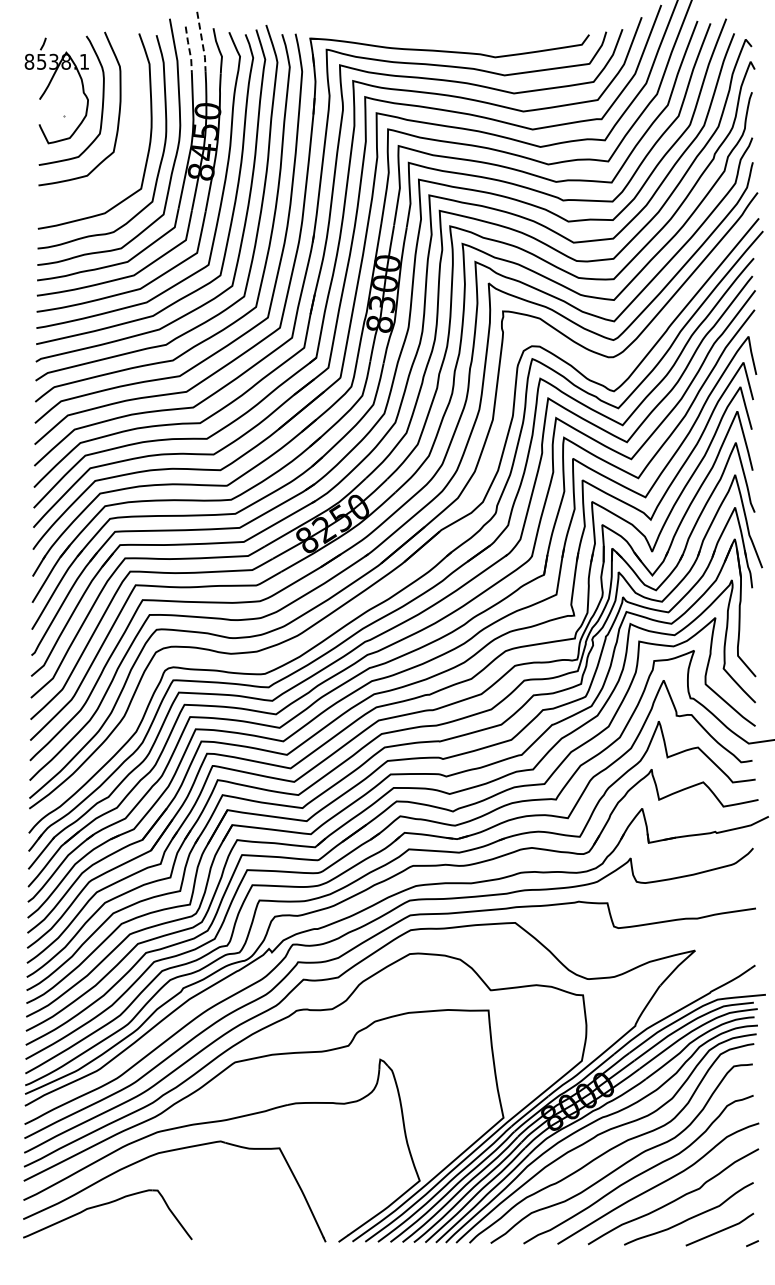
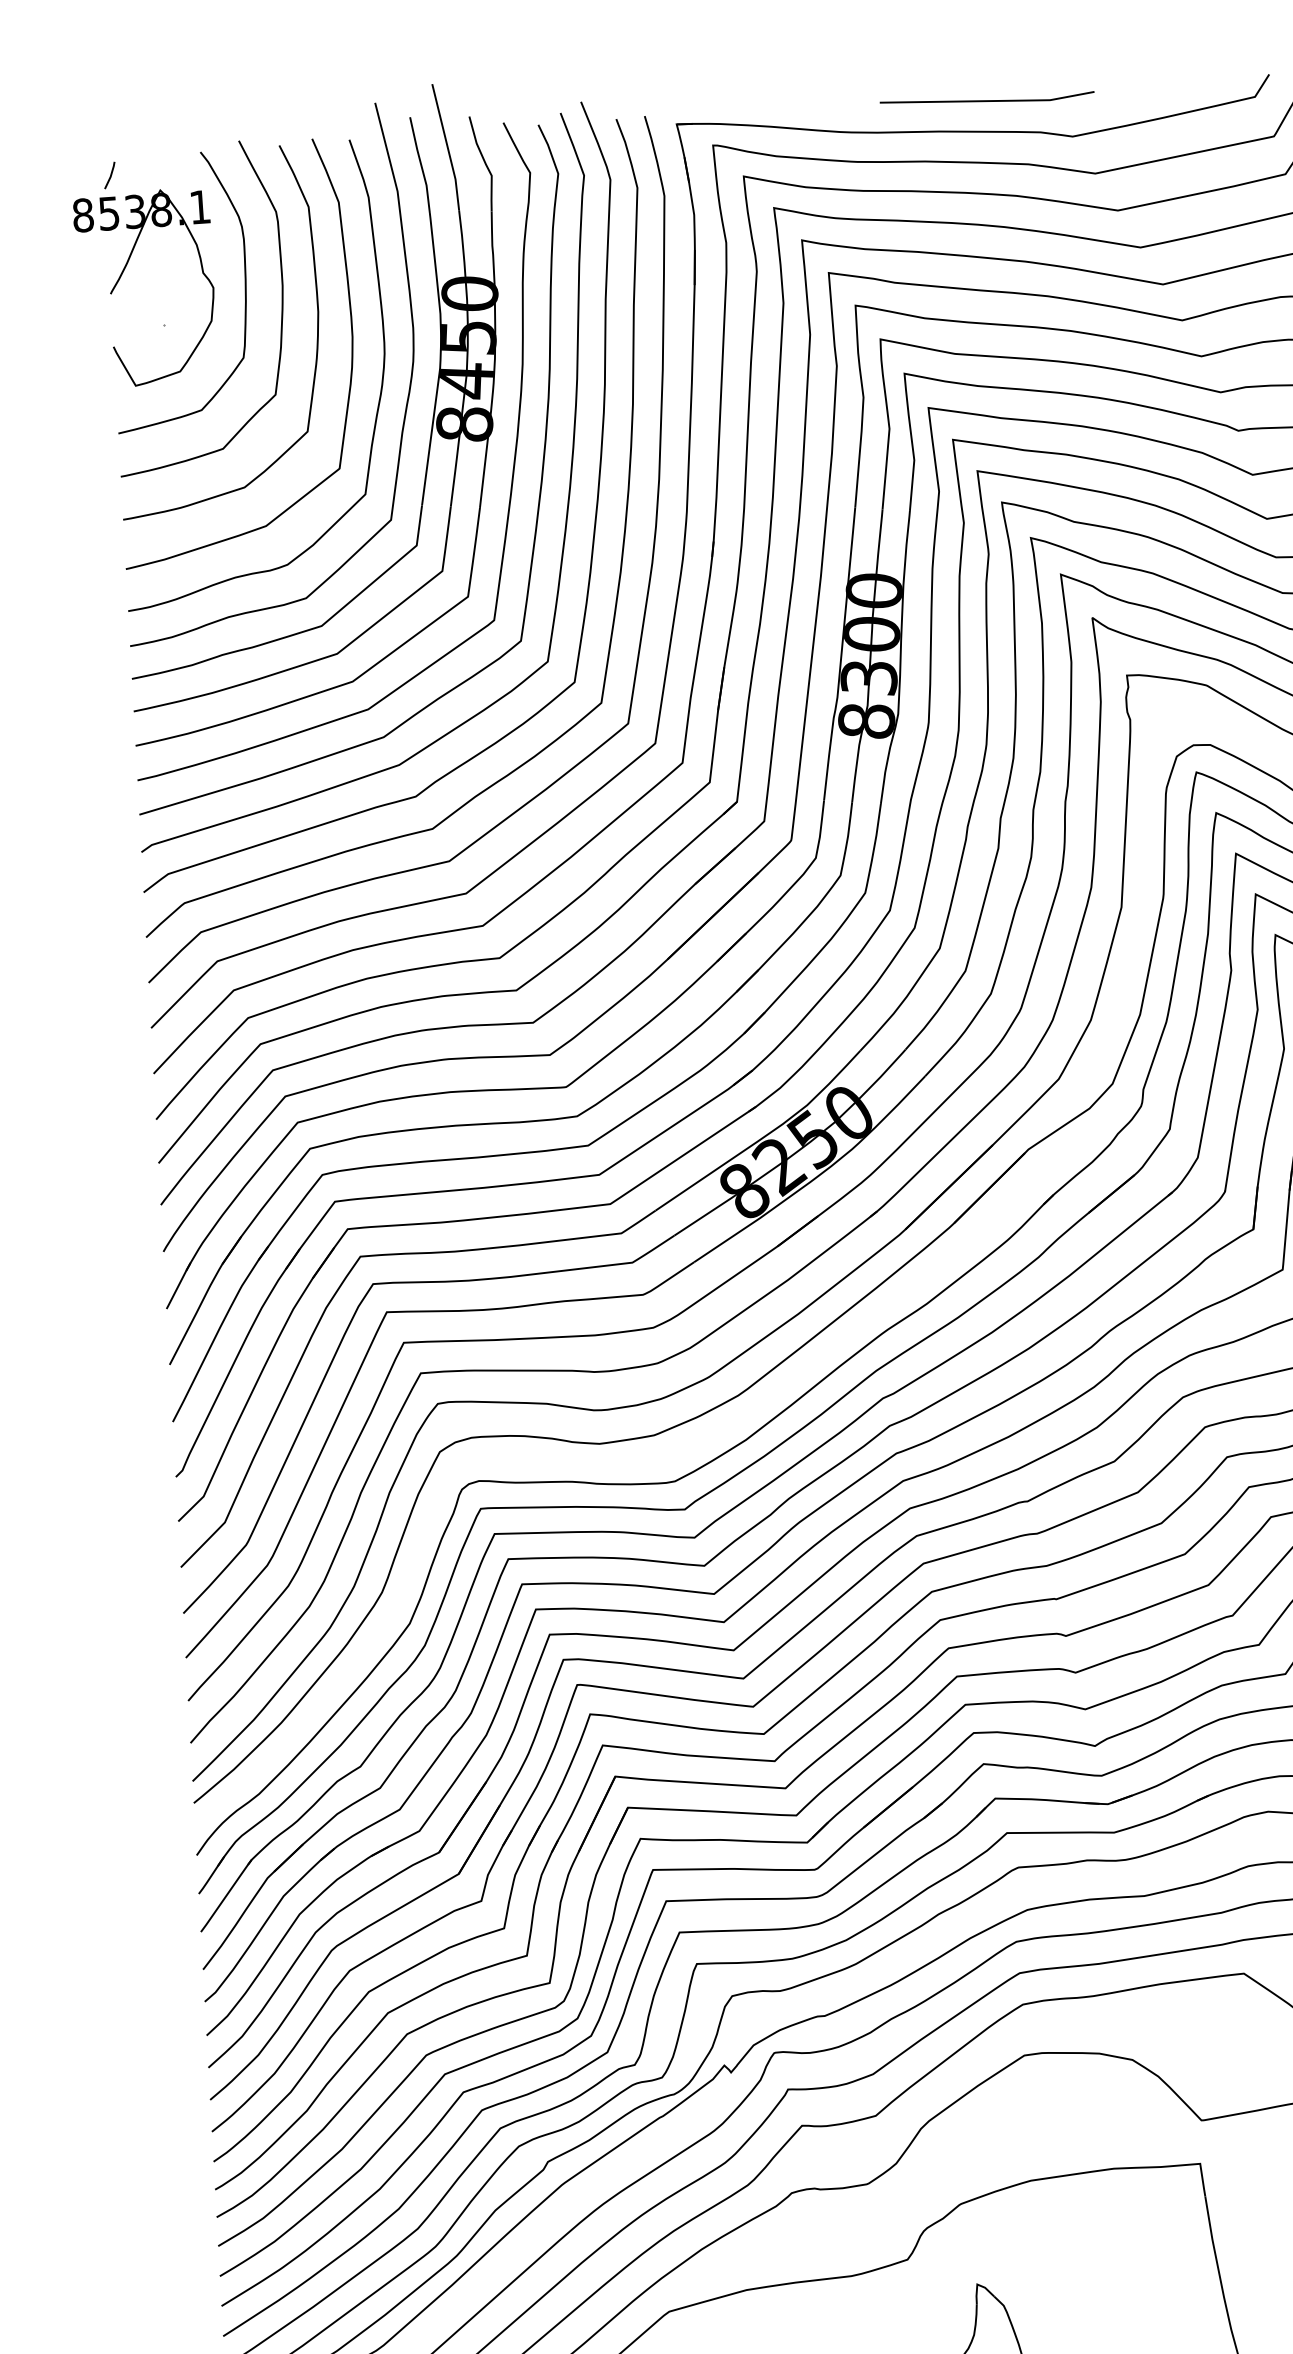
line: (456, 37) -> (987, 100), added
line: (202, 42) -> (448, 148), dashed -> solid
line: (189, 49) -> (421, 165), dashed -> solid
curve: (134, 121) -> (315, 326), added

